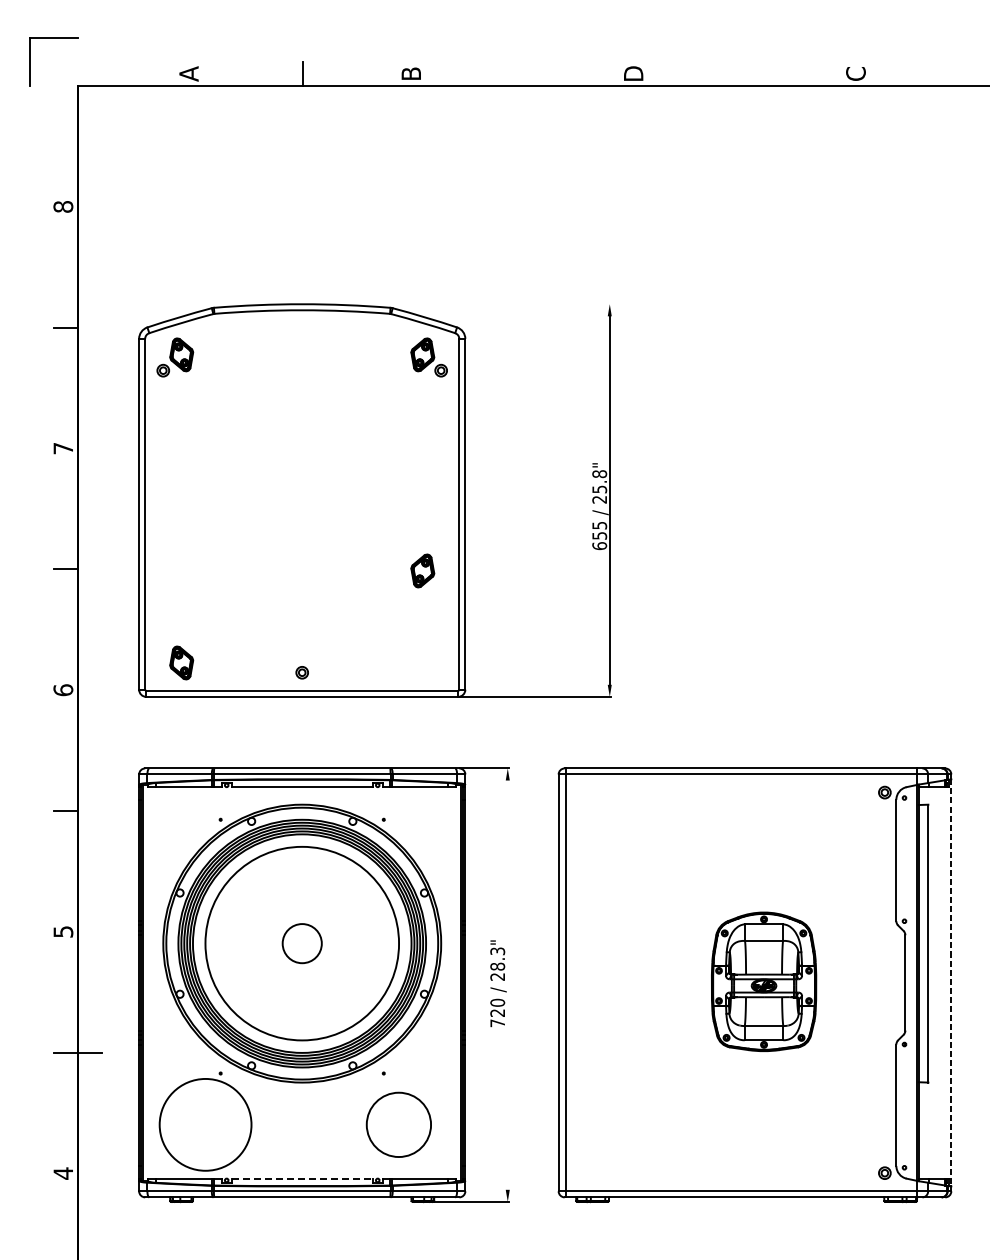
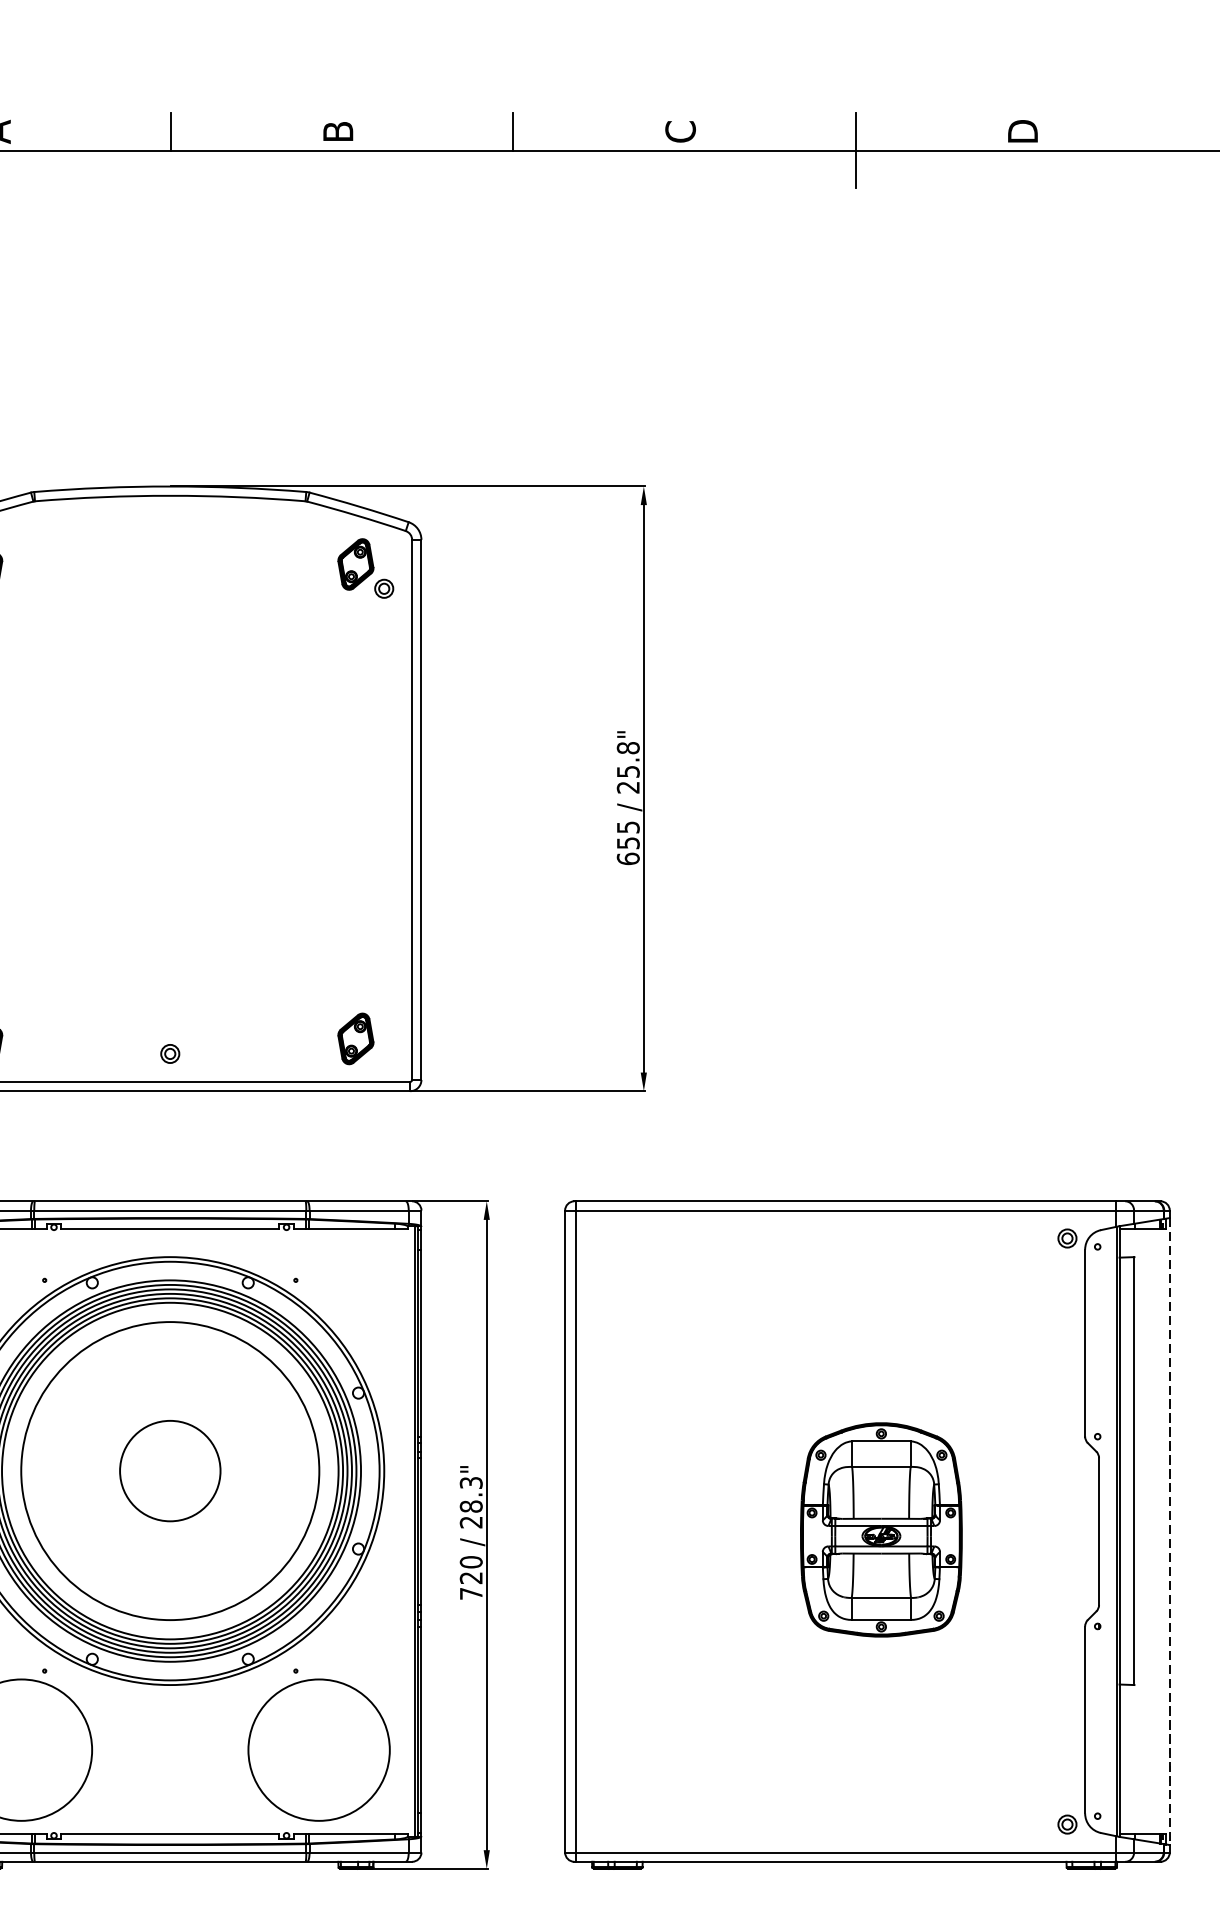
line: (524, 73) -> (512, 131), added
text: (633, 73) -> (680, 131), D -> C
text: (855, 73) -> (1022, 131), C -> D
line: (747, 85) -> (855, 149), added
line: (456, 304) -> (407, 486), added
part: (422, 570) -> (355, 1038), moved
circle: (301, 943) -> (169, 1470), size x1.67
line: (507, 984) -> (486, 1534), added
circle: (398, 1124) -> (318, 1749), size x1.43
line: (302, 1179) -> (170, 1834), dashed -> solid

